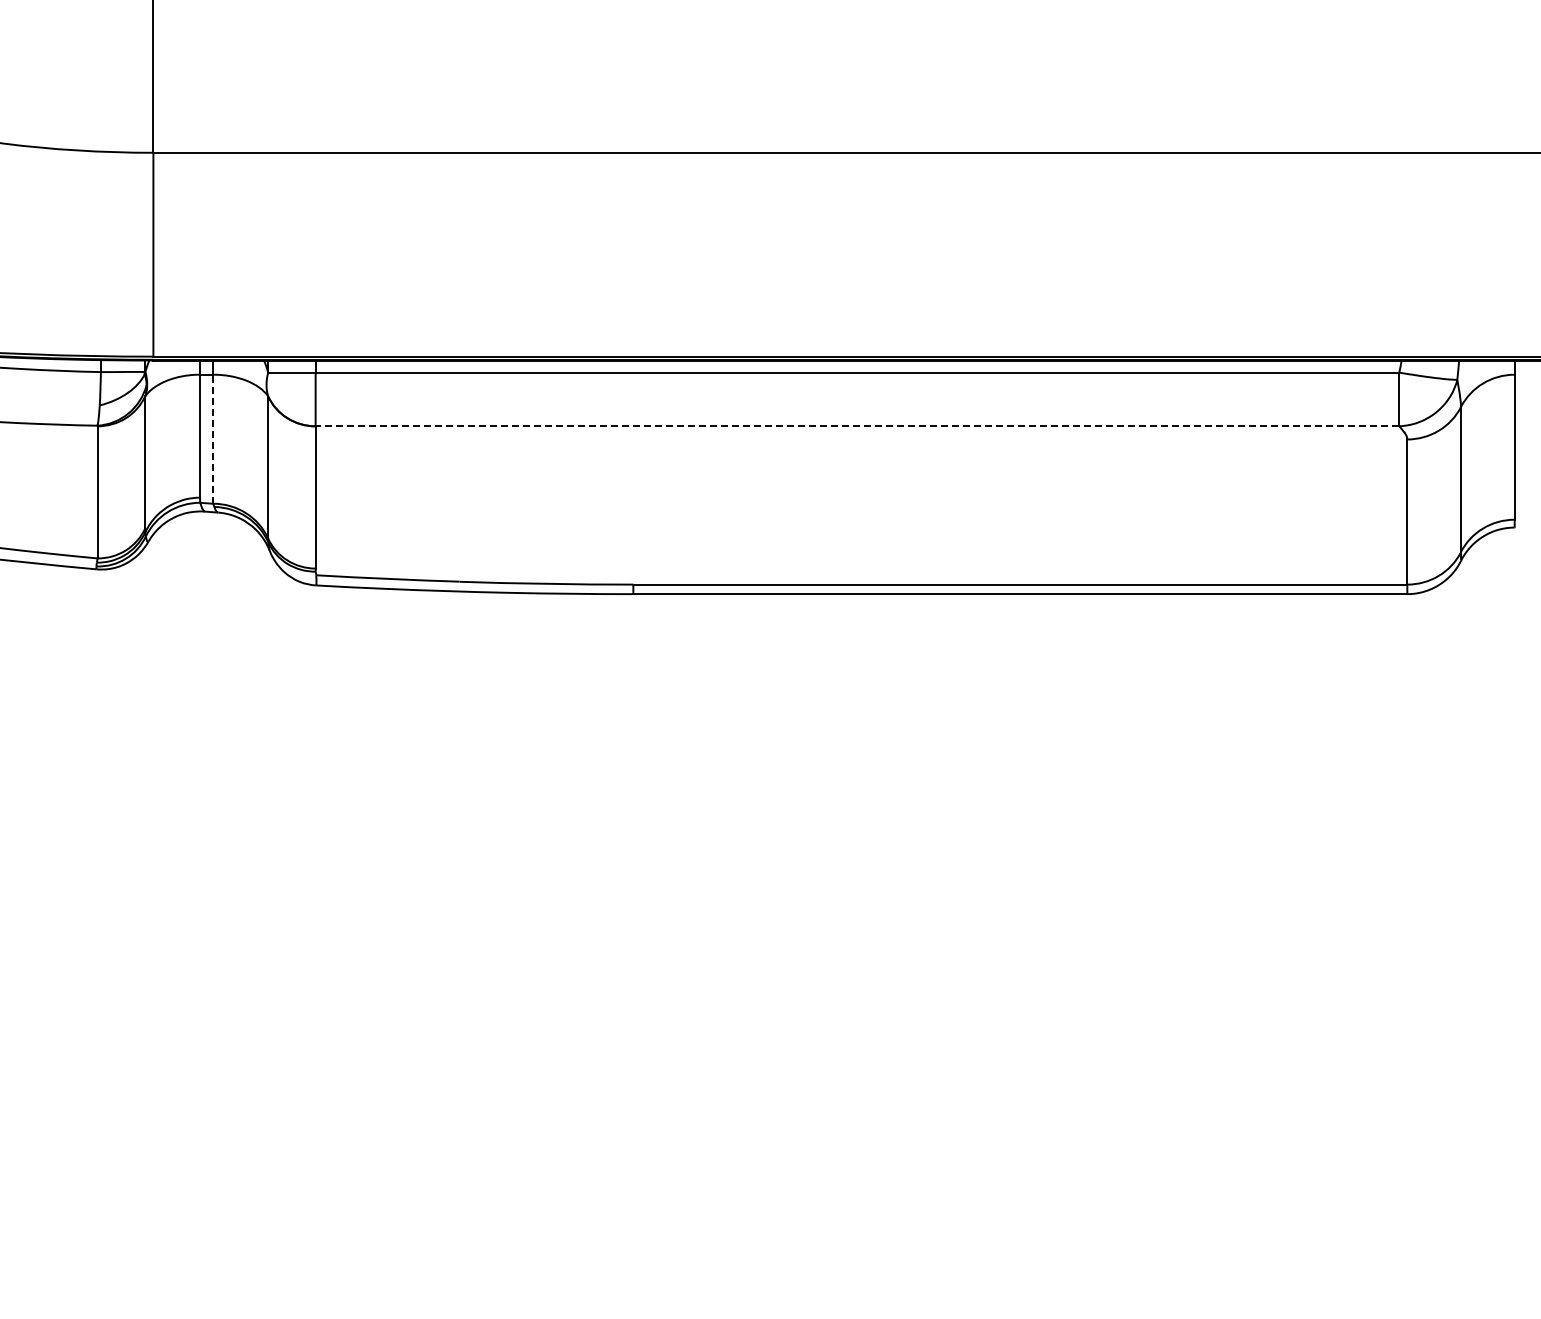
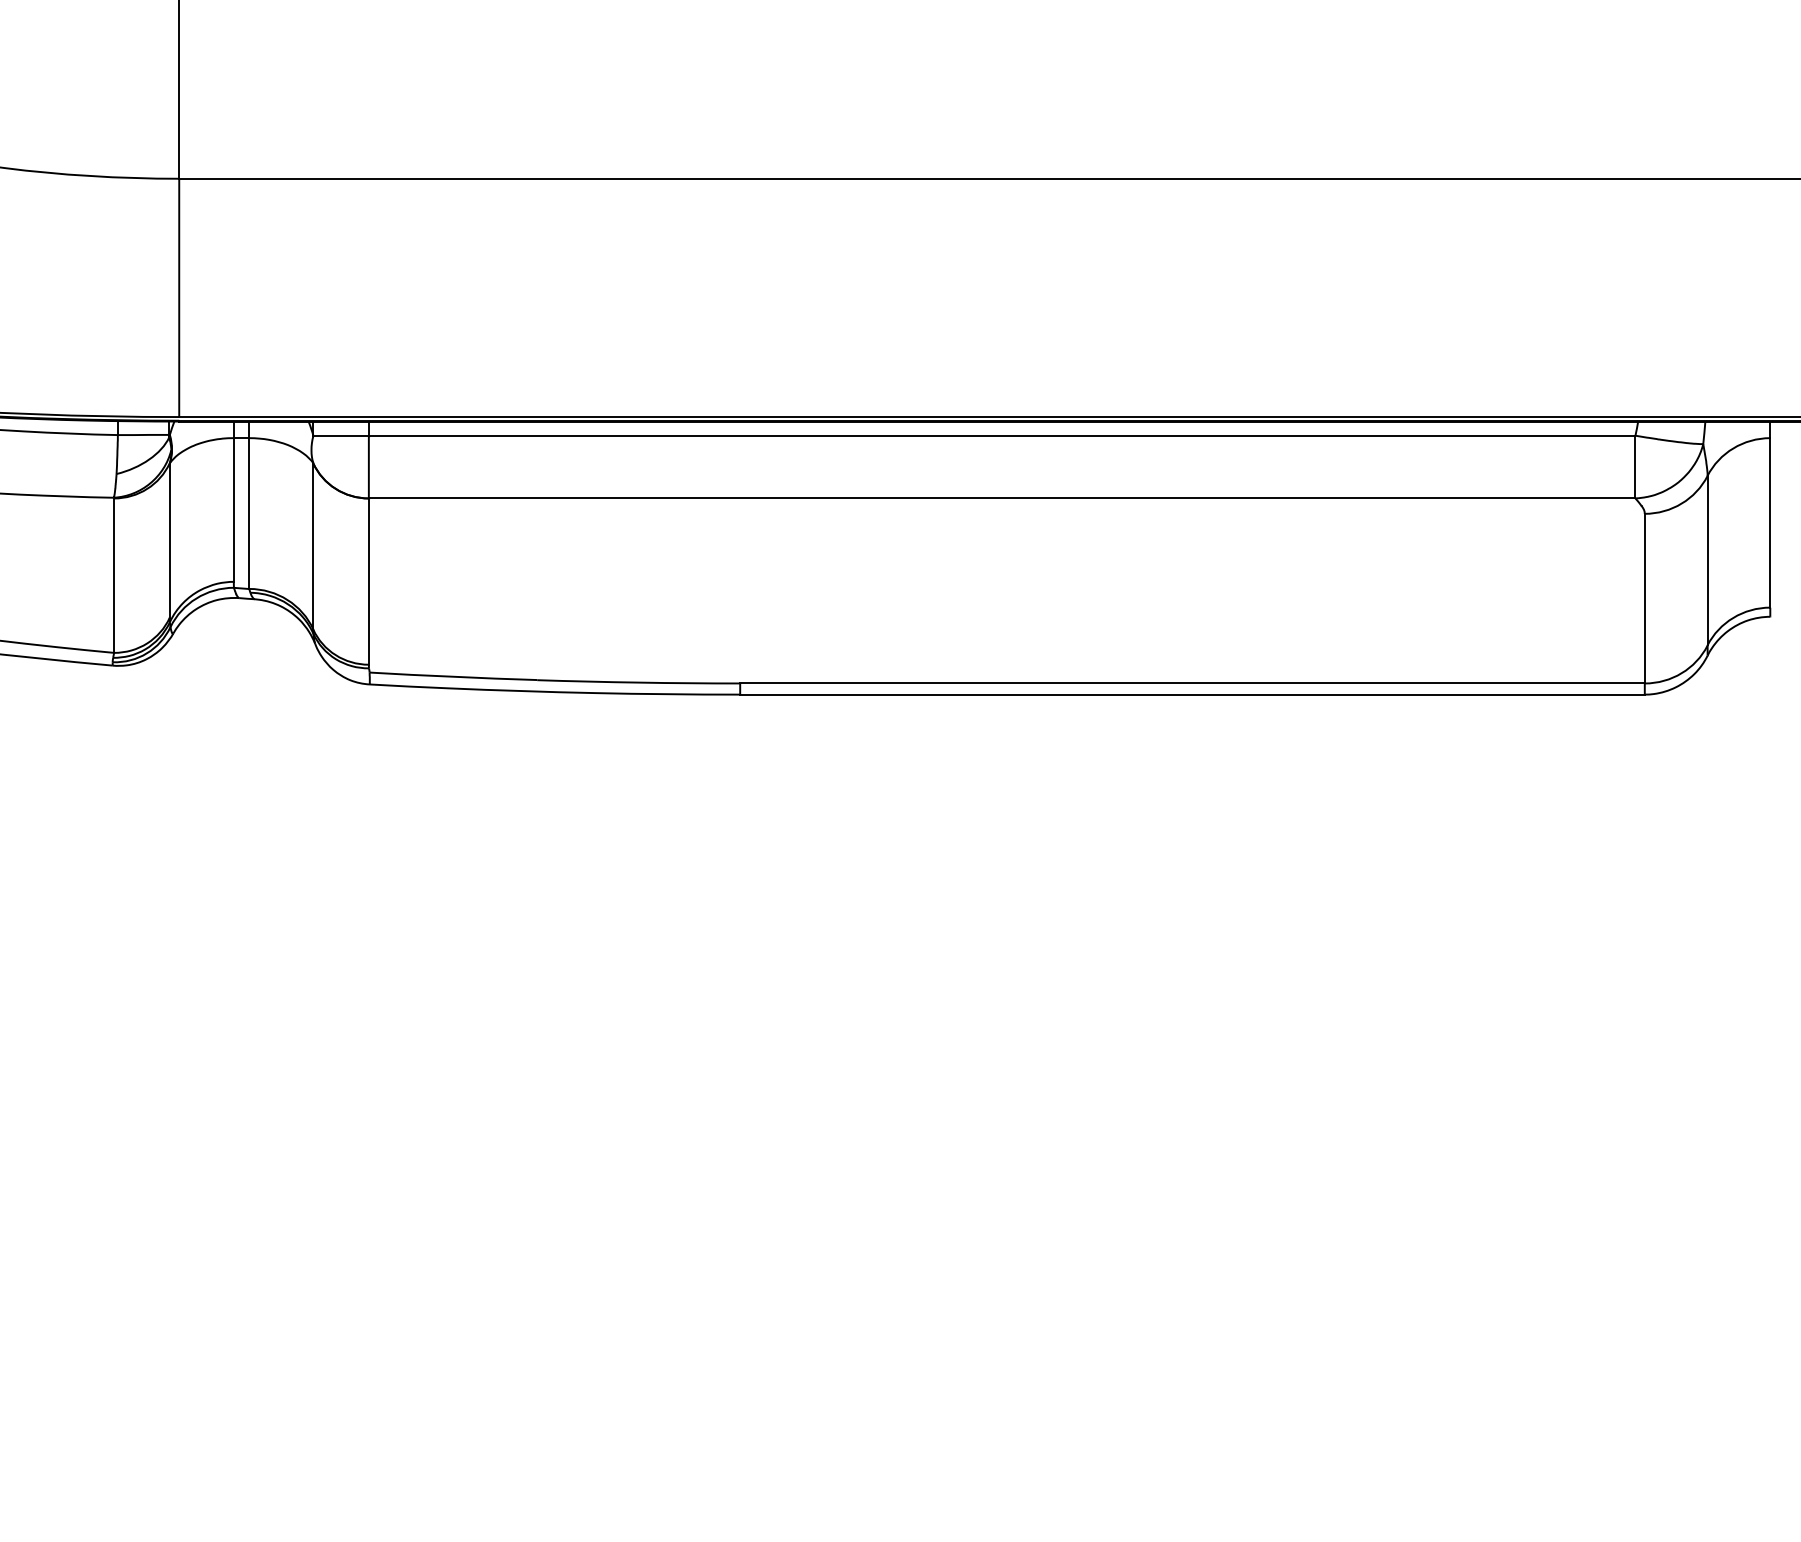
line: (857, 426) -> (1002, 498), dashed -> solid
line: (213, 439) -> (249, 513), dashed -> solid

